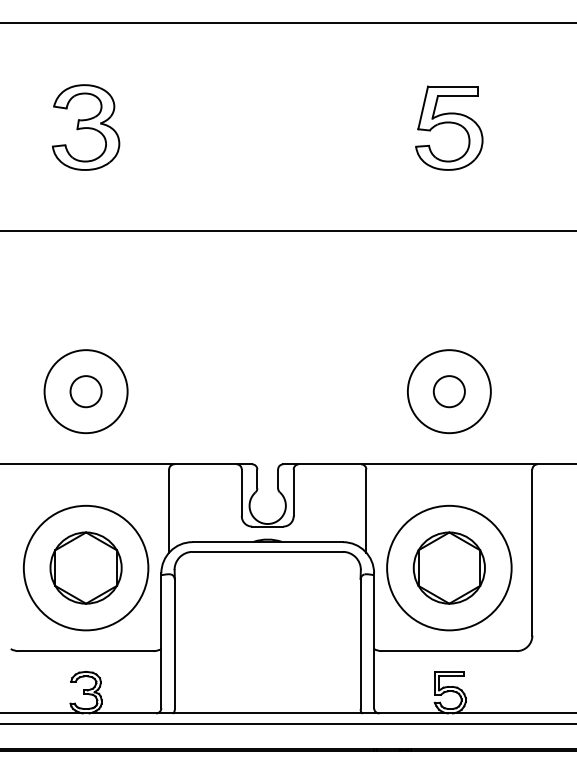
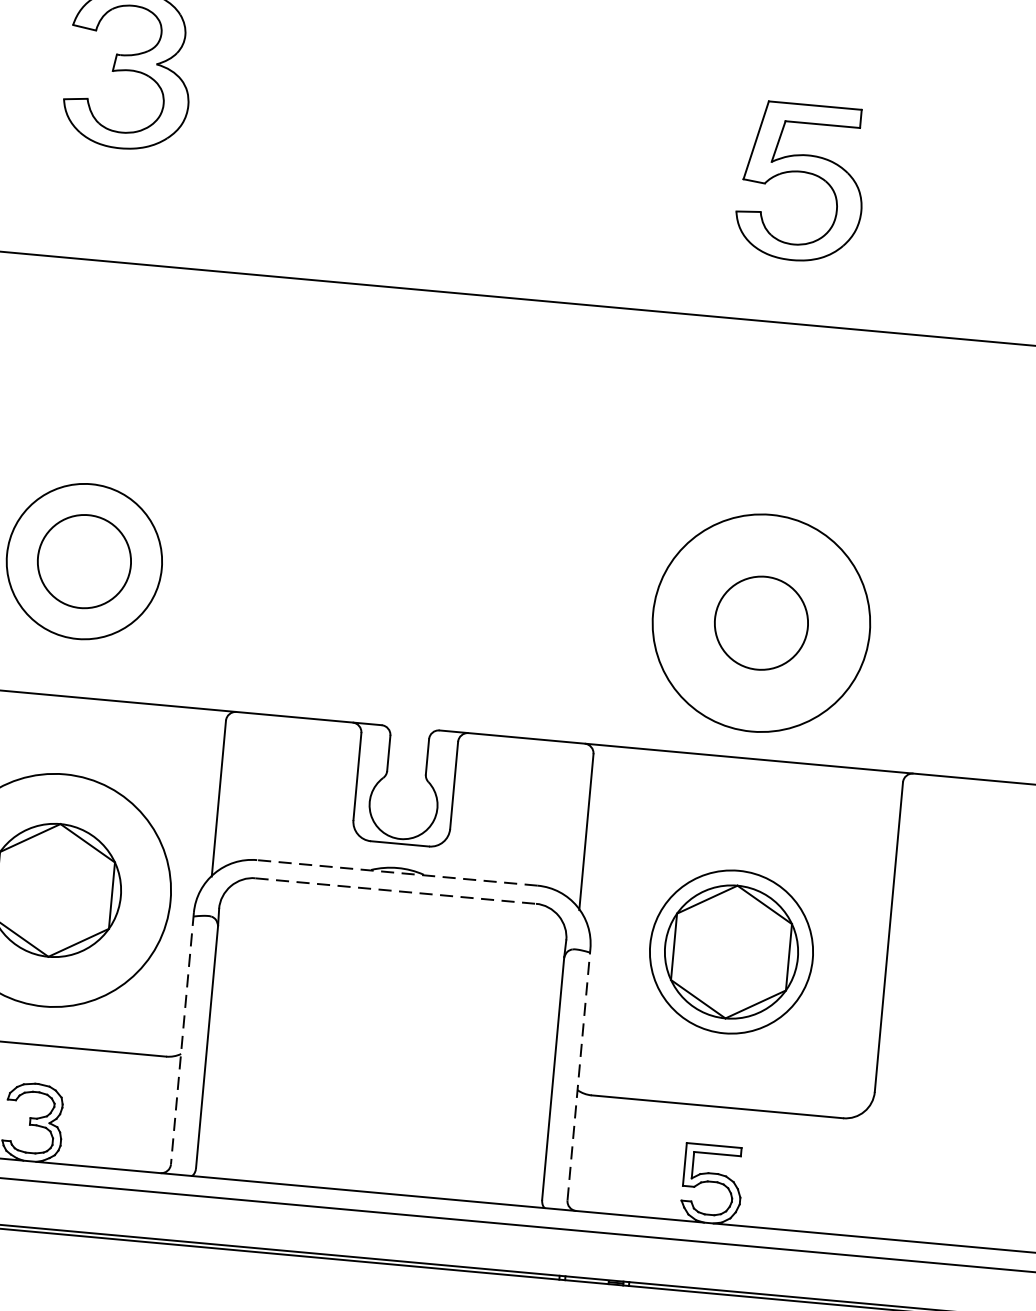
part: (449, 127) -> (801, 181), moved
circle: (85, 391) -> (83, 561), size x1.6
circle: (448, 391) -> (759, 622), size x1.4
circle: (448, 391) -> (759, 622), size x1.6
line: (267, 542) -> (396, 873), solid -> dashed
line: (268, 551) -> (397, 890), solid -> dashed
circle: (449, 567) -> (731, 950), size x0.7
line: (374, 640) -> (579, 1074), solid -> dashed
line: (161, 641) -> (182, 1040), solid -> dashed

